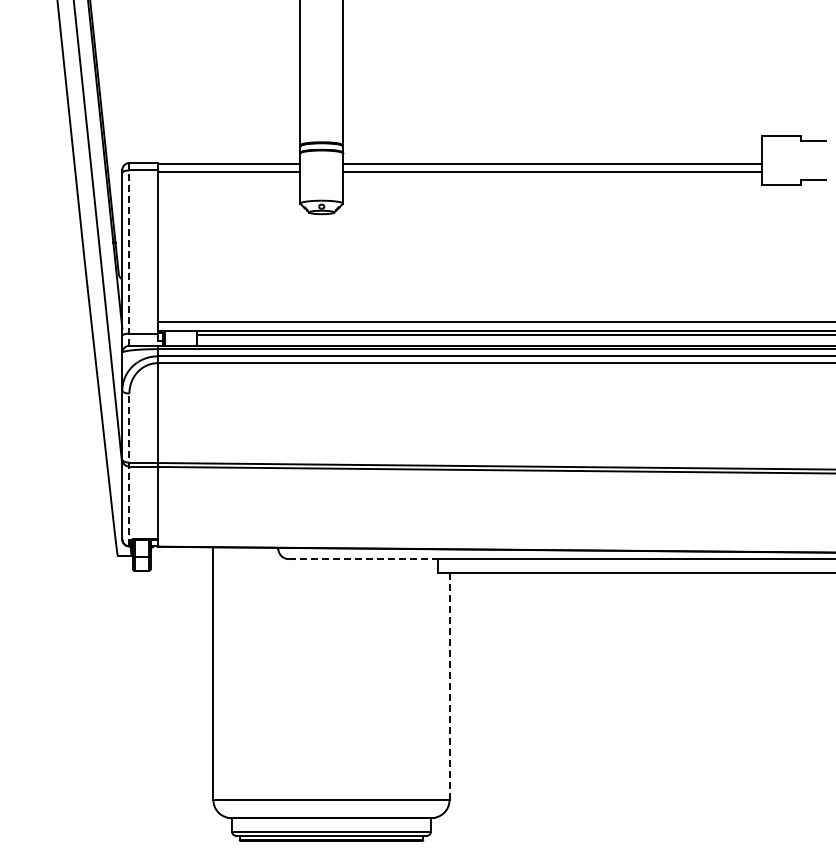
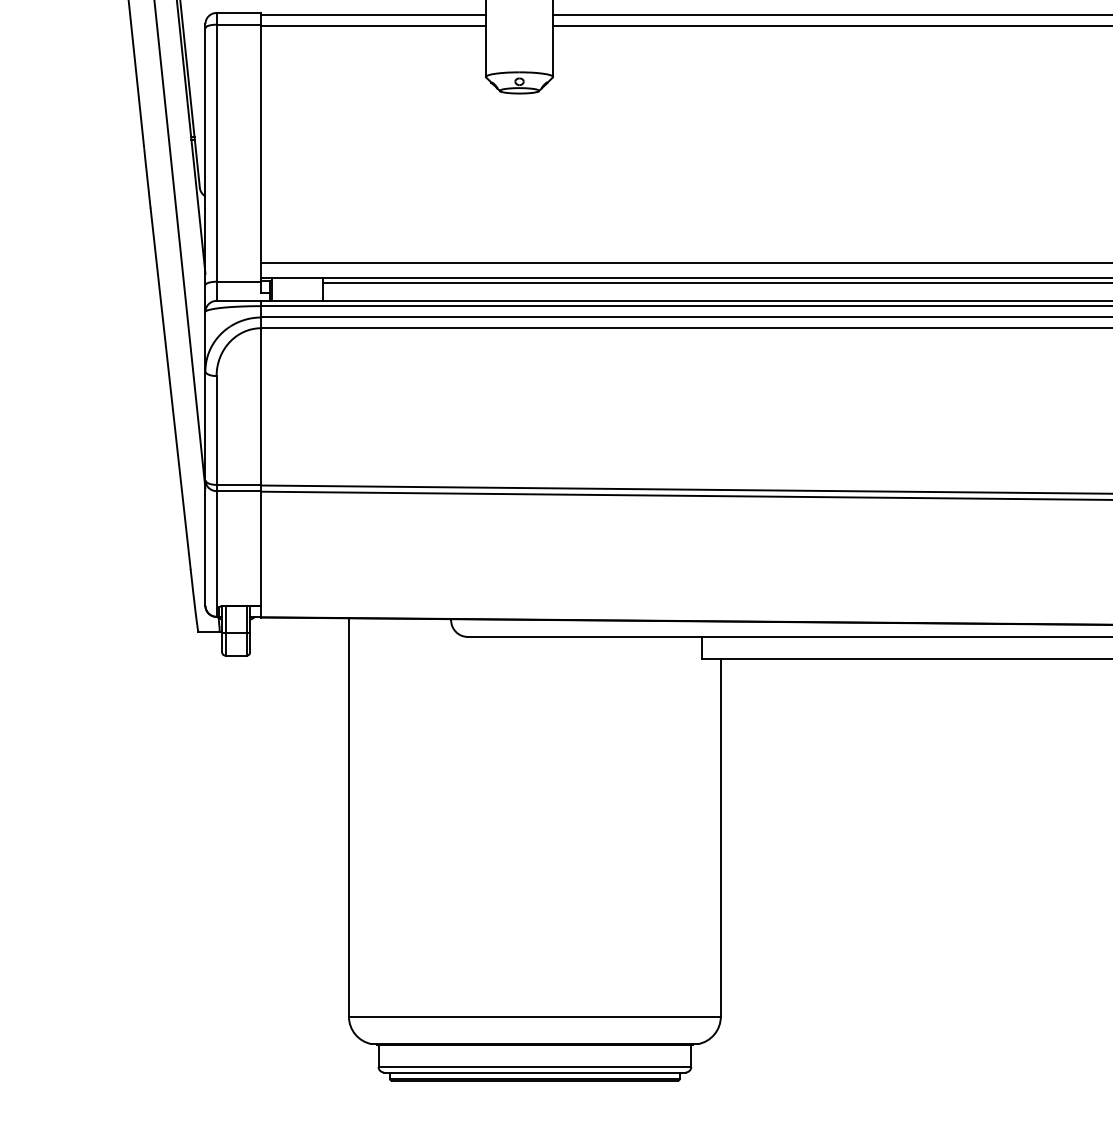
line: (129, 254) -> (216, 157), dashed -> solid
line: (129, 469) -> (216, 495), dashed -> solid
line: (363, 559) -> (585, 637), dashed -> solid
line: (449, 686) -> (720, 837), dashed -> solid

